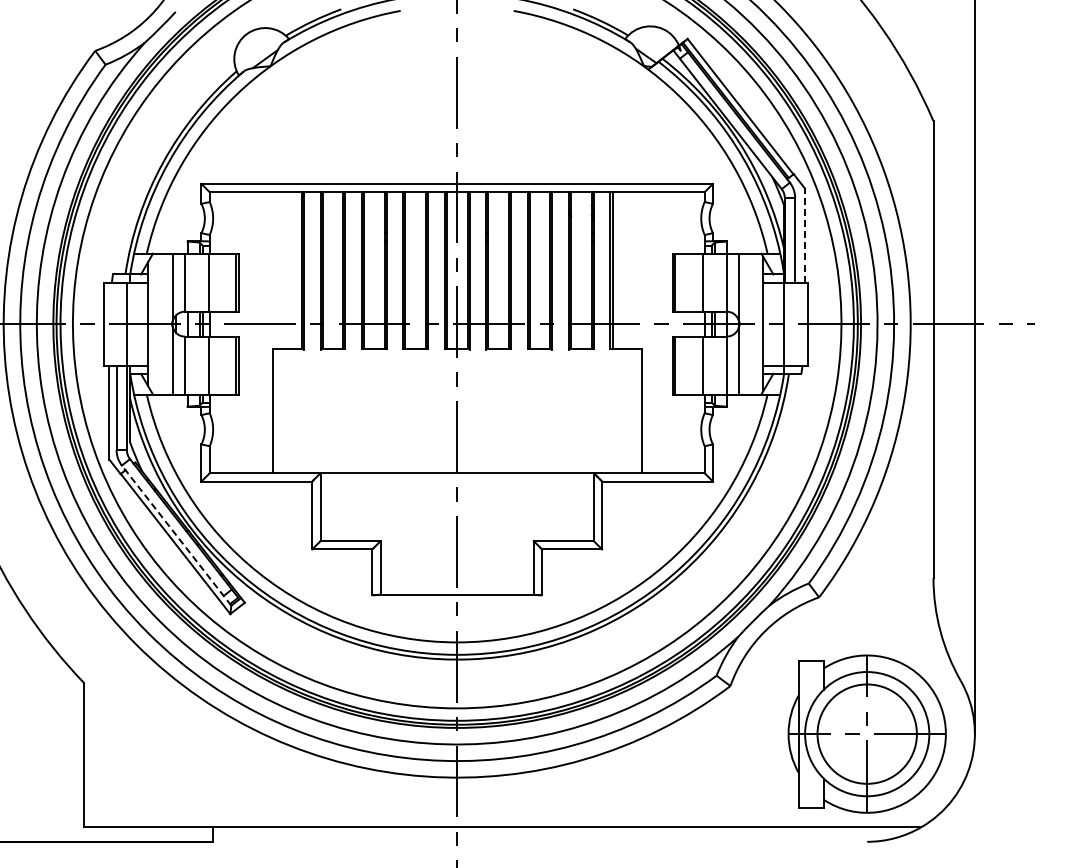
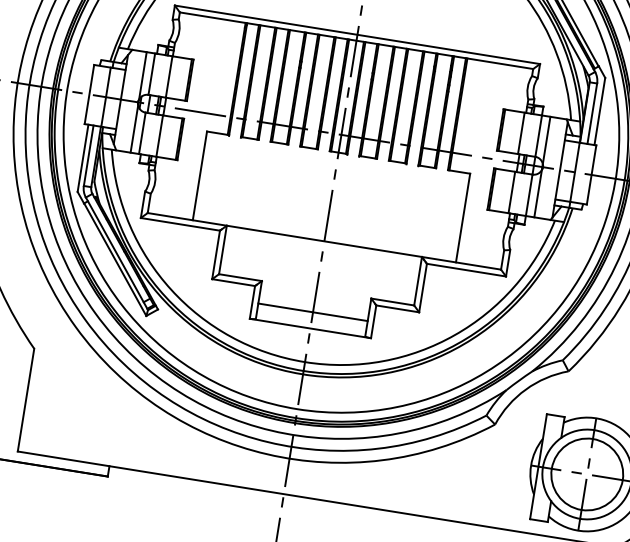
line: (804, 235) -> (599, 111), dashed -> solid
line: (176, 535) -> (116, 253), dashed -> solid
line: (456, 572) -> (312, 312), added

